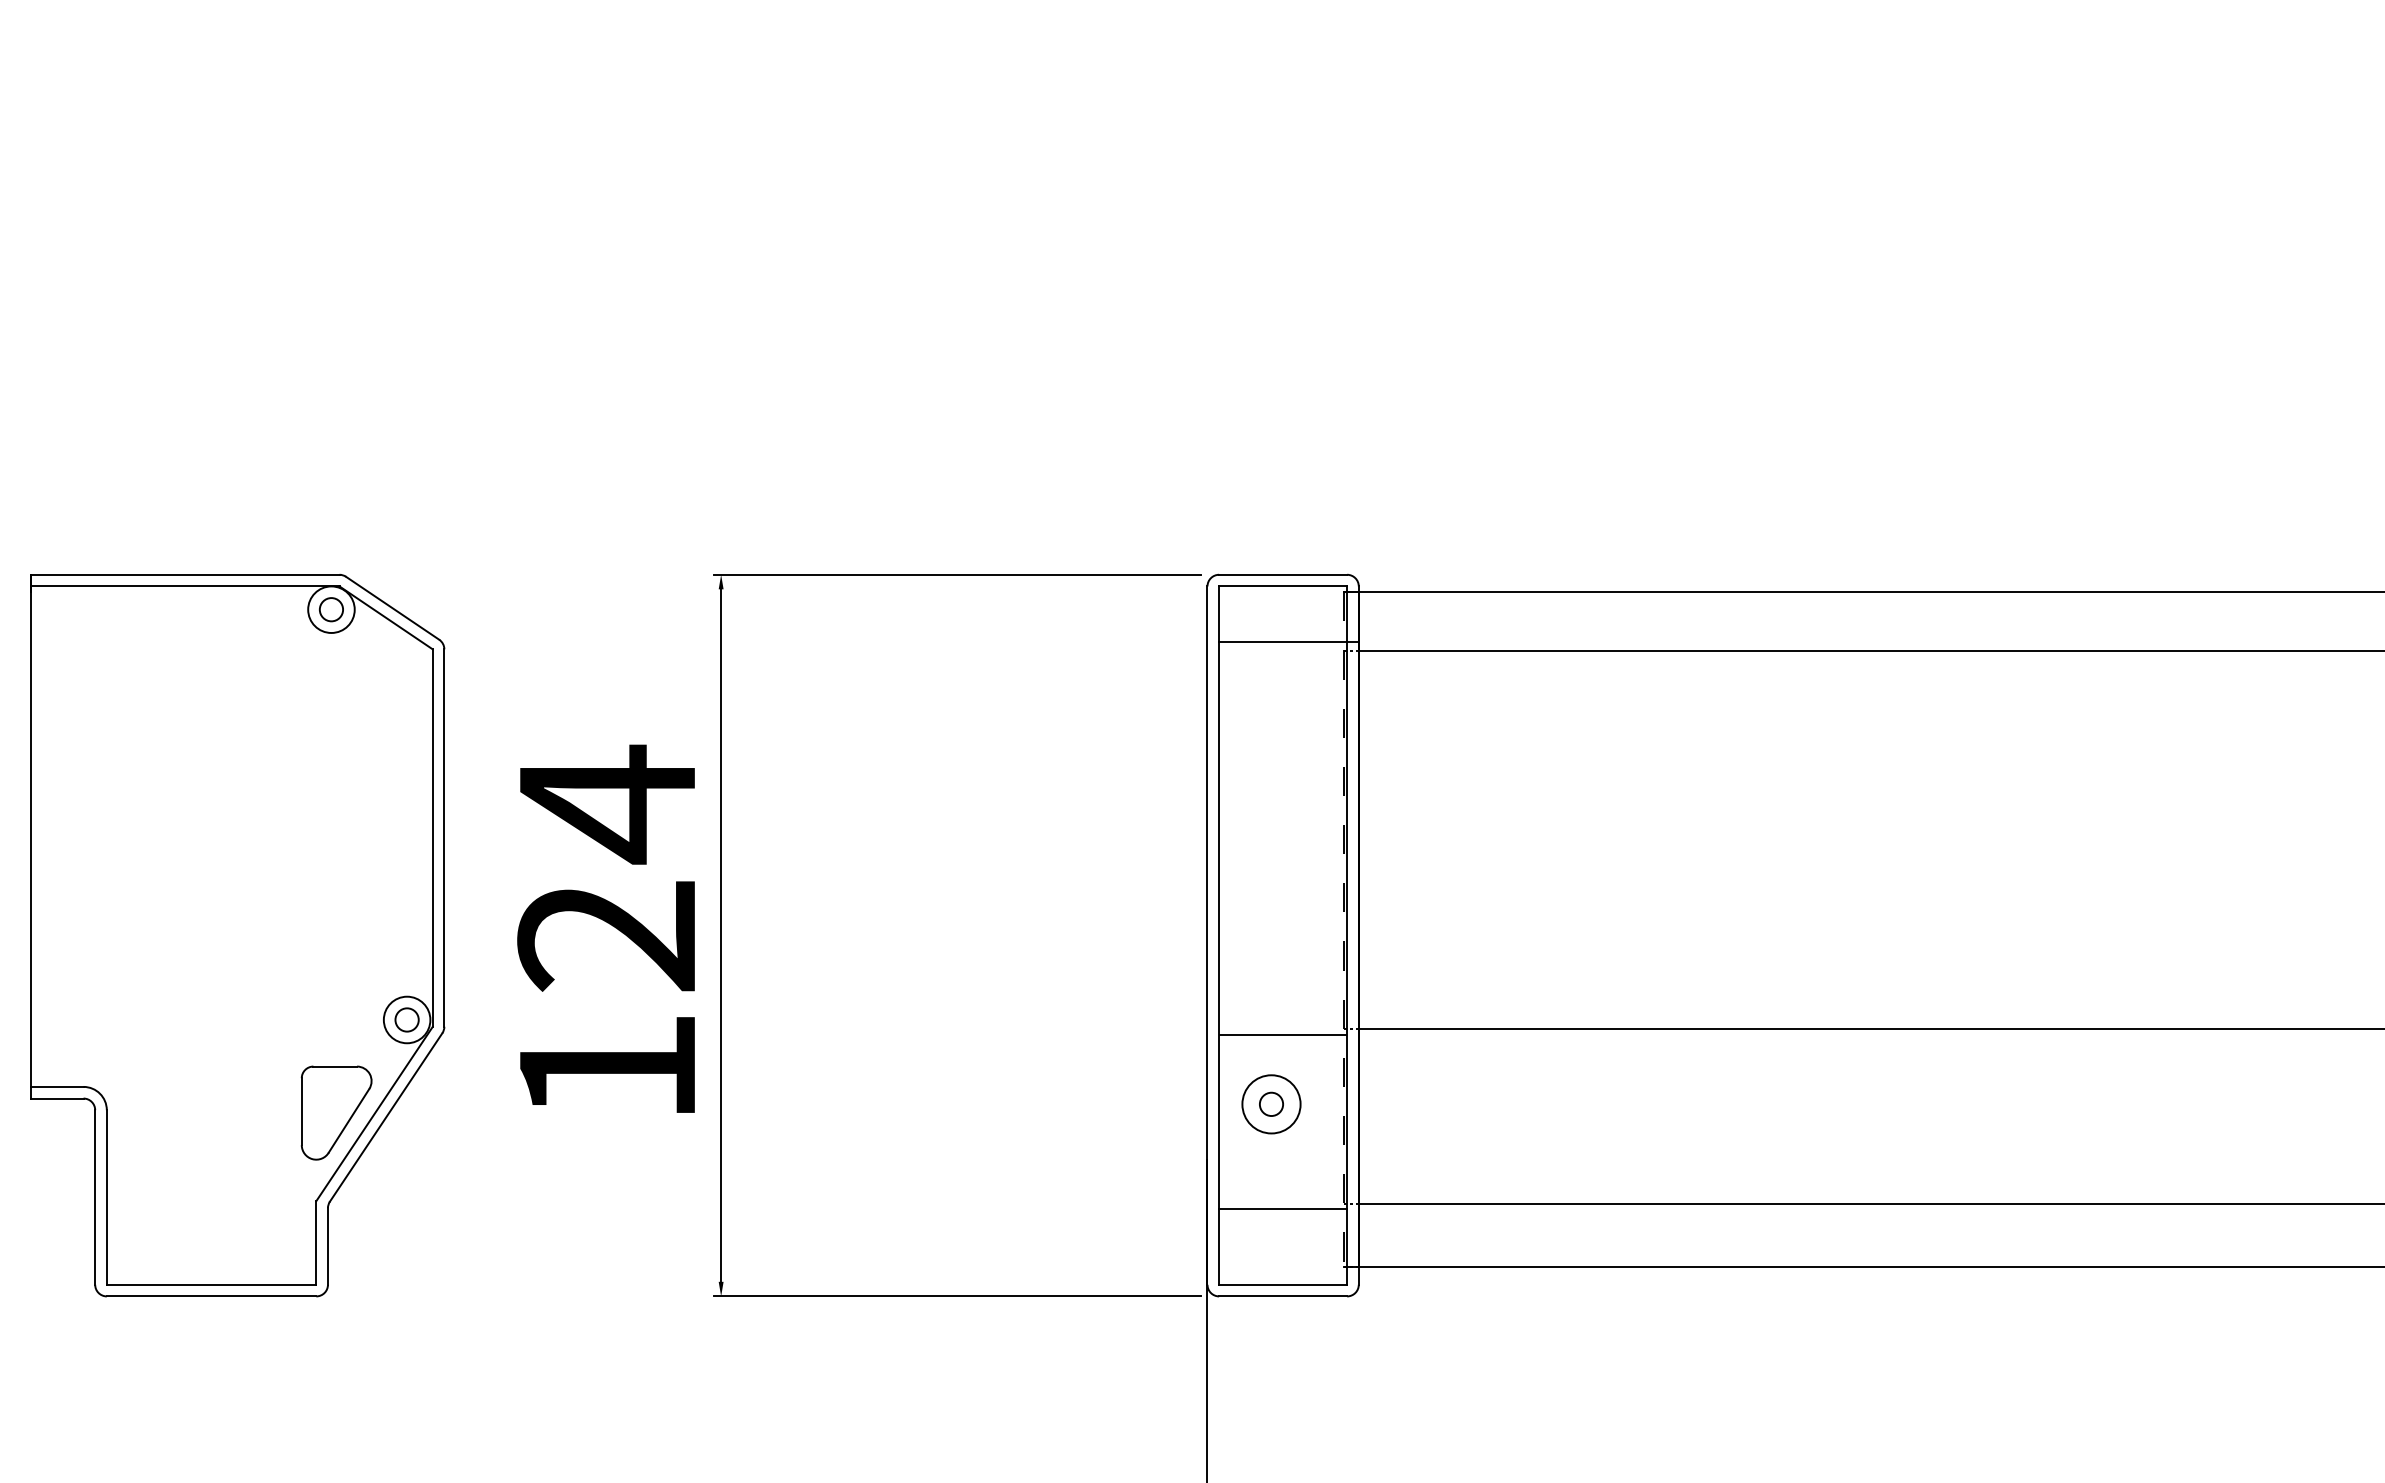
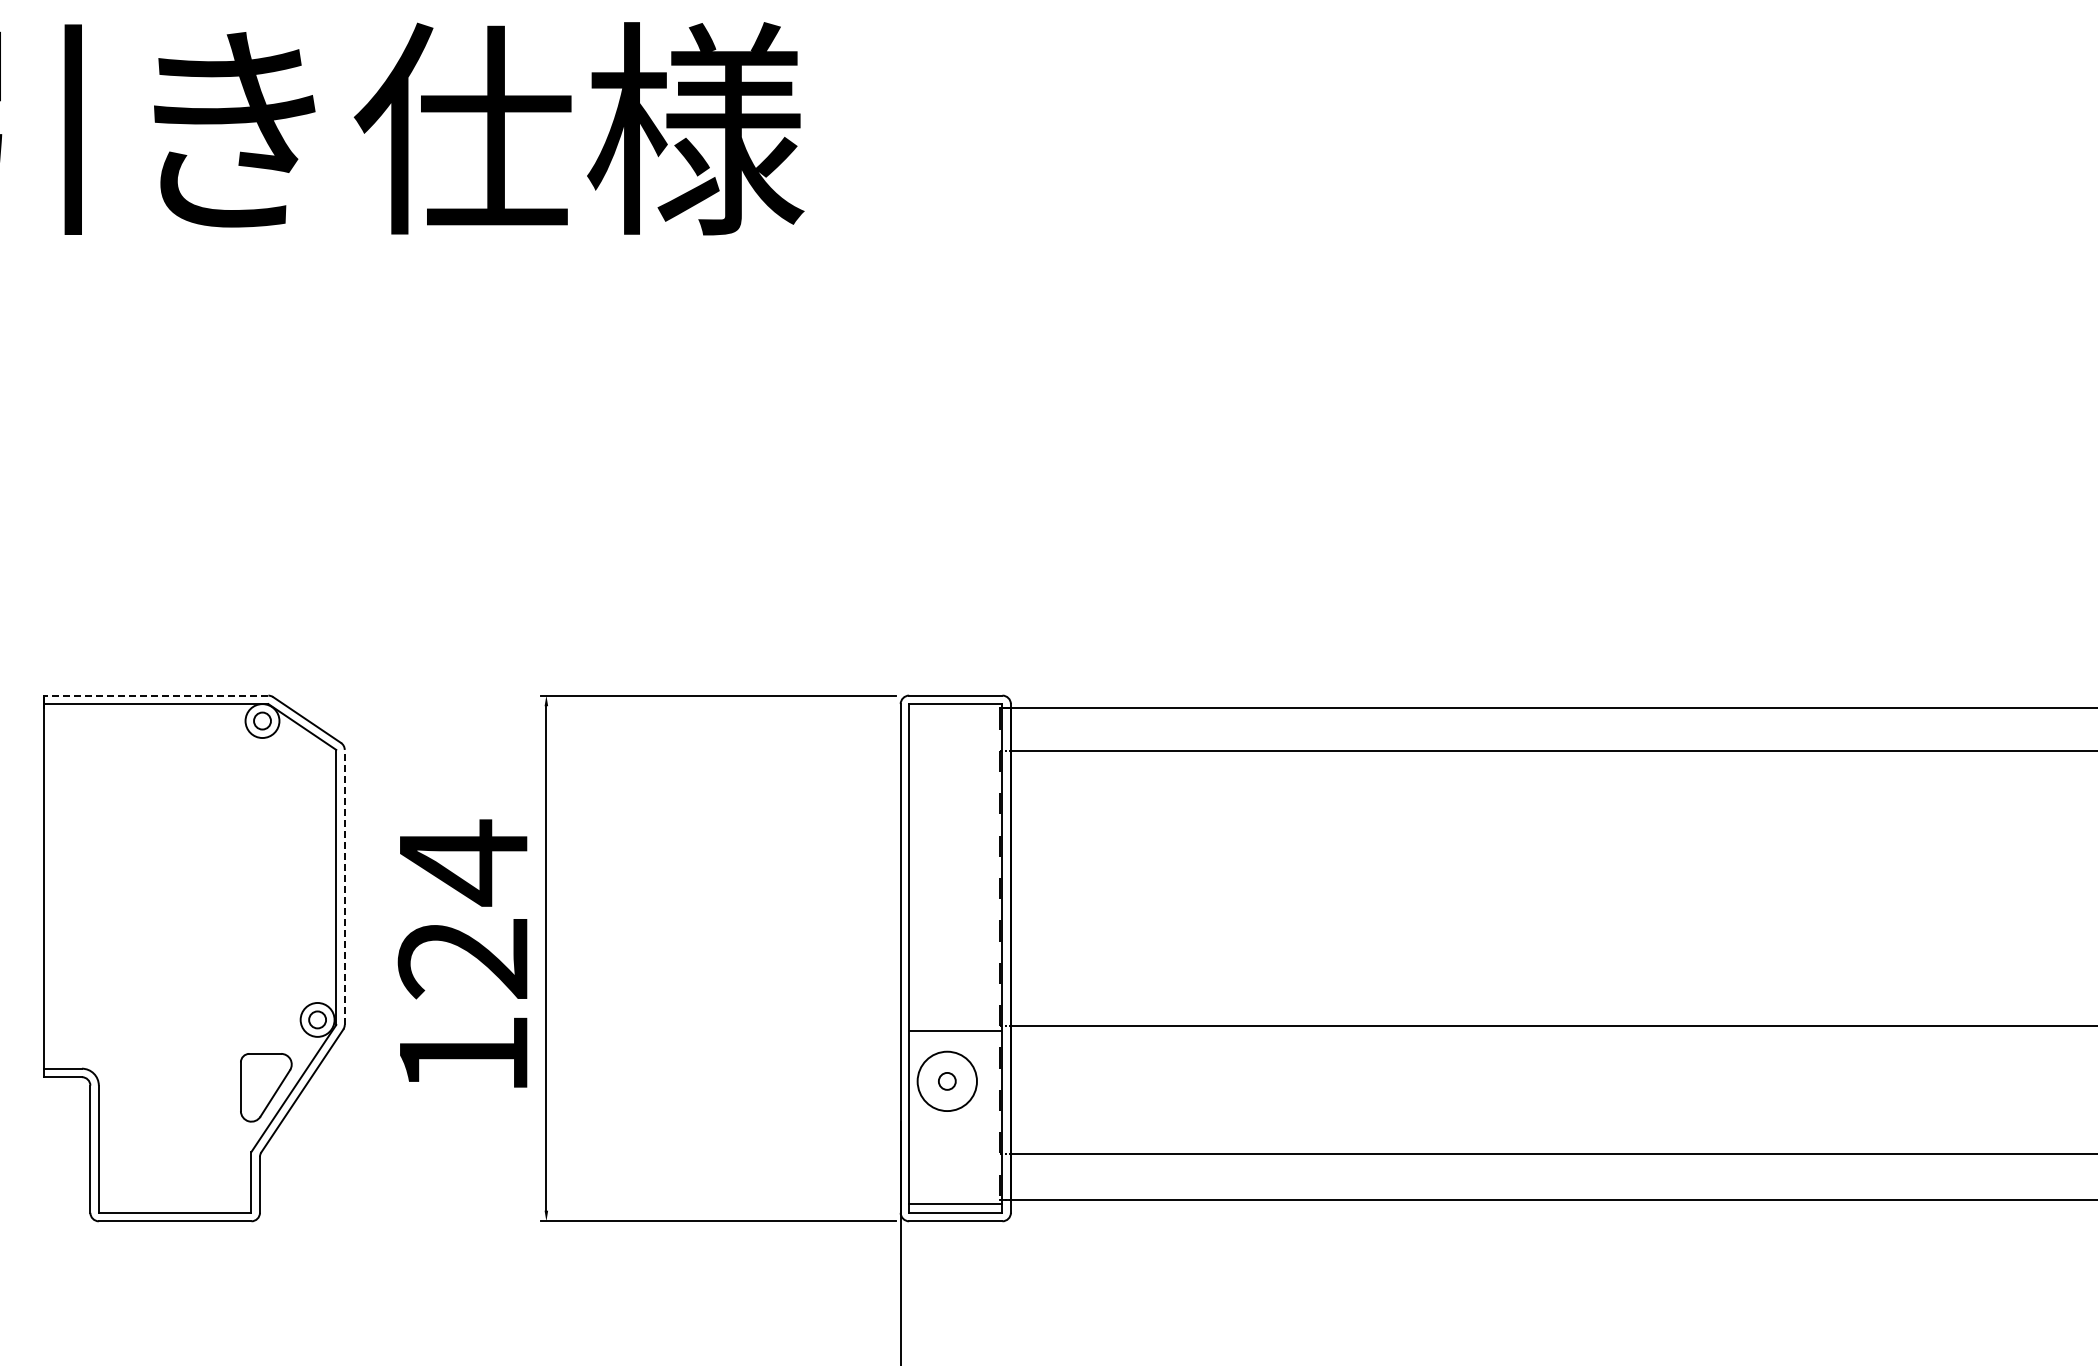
line: (184, 574) -> (155, 695), solid -> dashed
line: (1288, 641) -> (959, 744), removed
line: (444, 836) -> (344, 886), solid -> dashed
circle: (1271, 1104) -> (947, 1081), size x1.4
line: (1282, 1208) -> (955, 1203), moved

